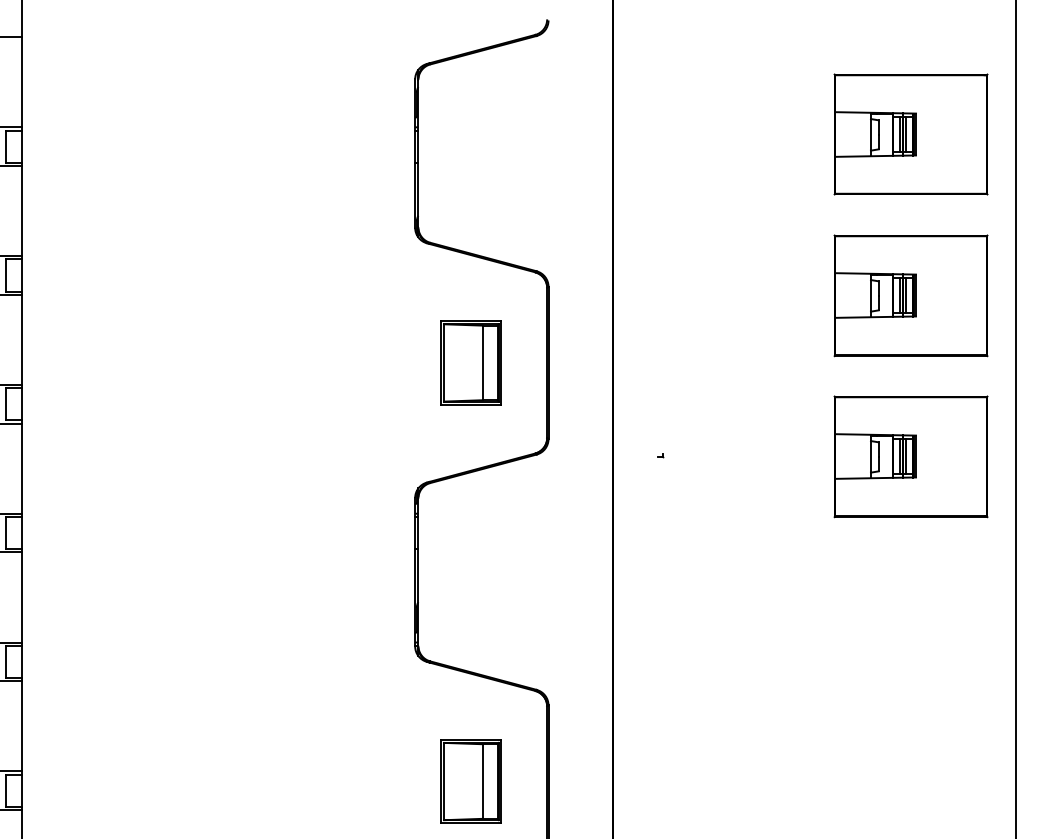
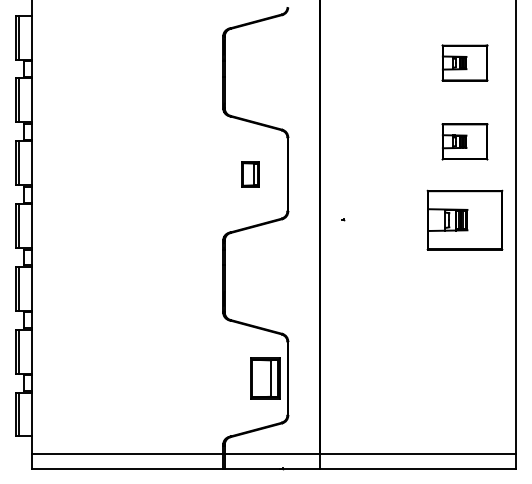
part: (909, 133) -> (464, 62), size x0.6
part: (909, 295) -> (464, 141), size x0.6
part: (471, 362) -> (250, 174), size x0.6
part: (471, 781) -> (265, 378), moved

